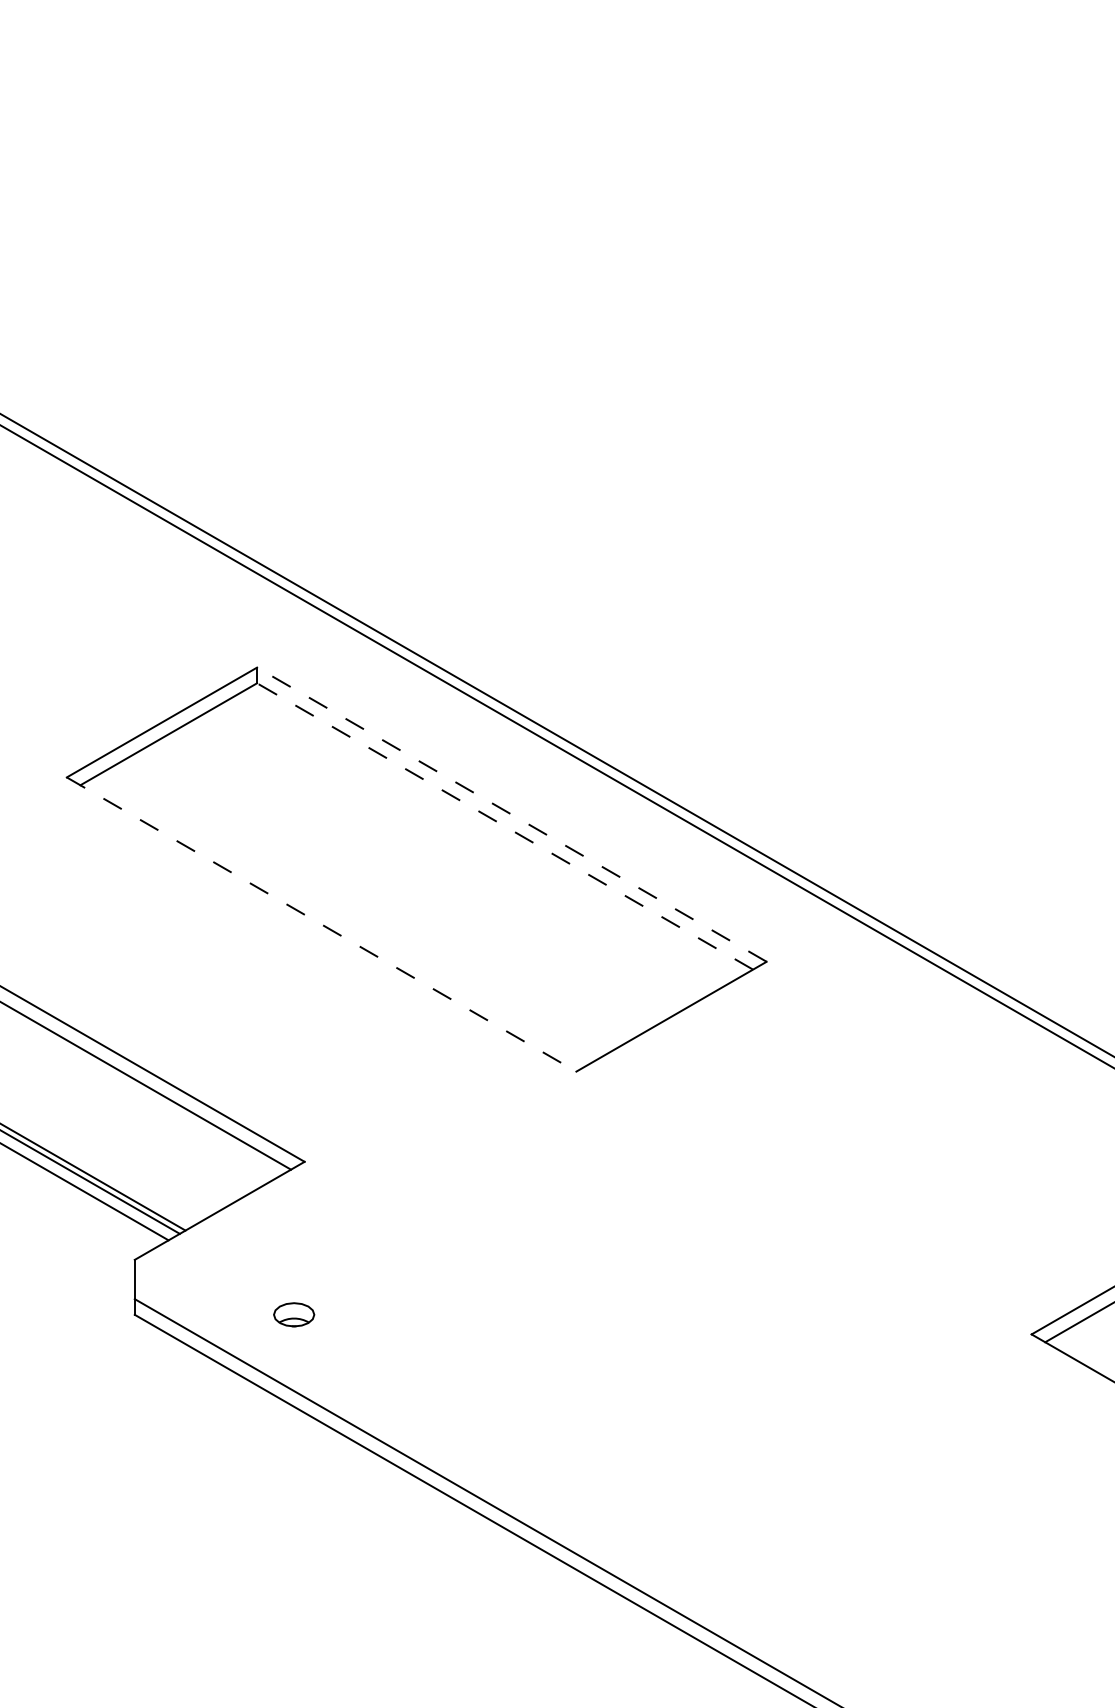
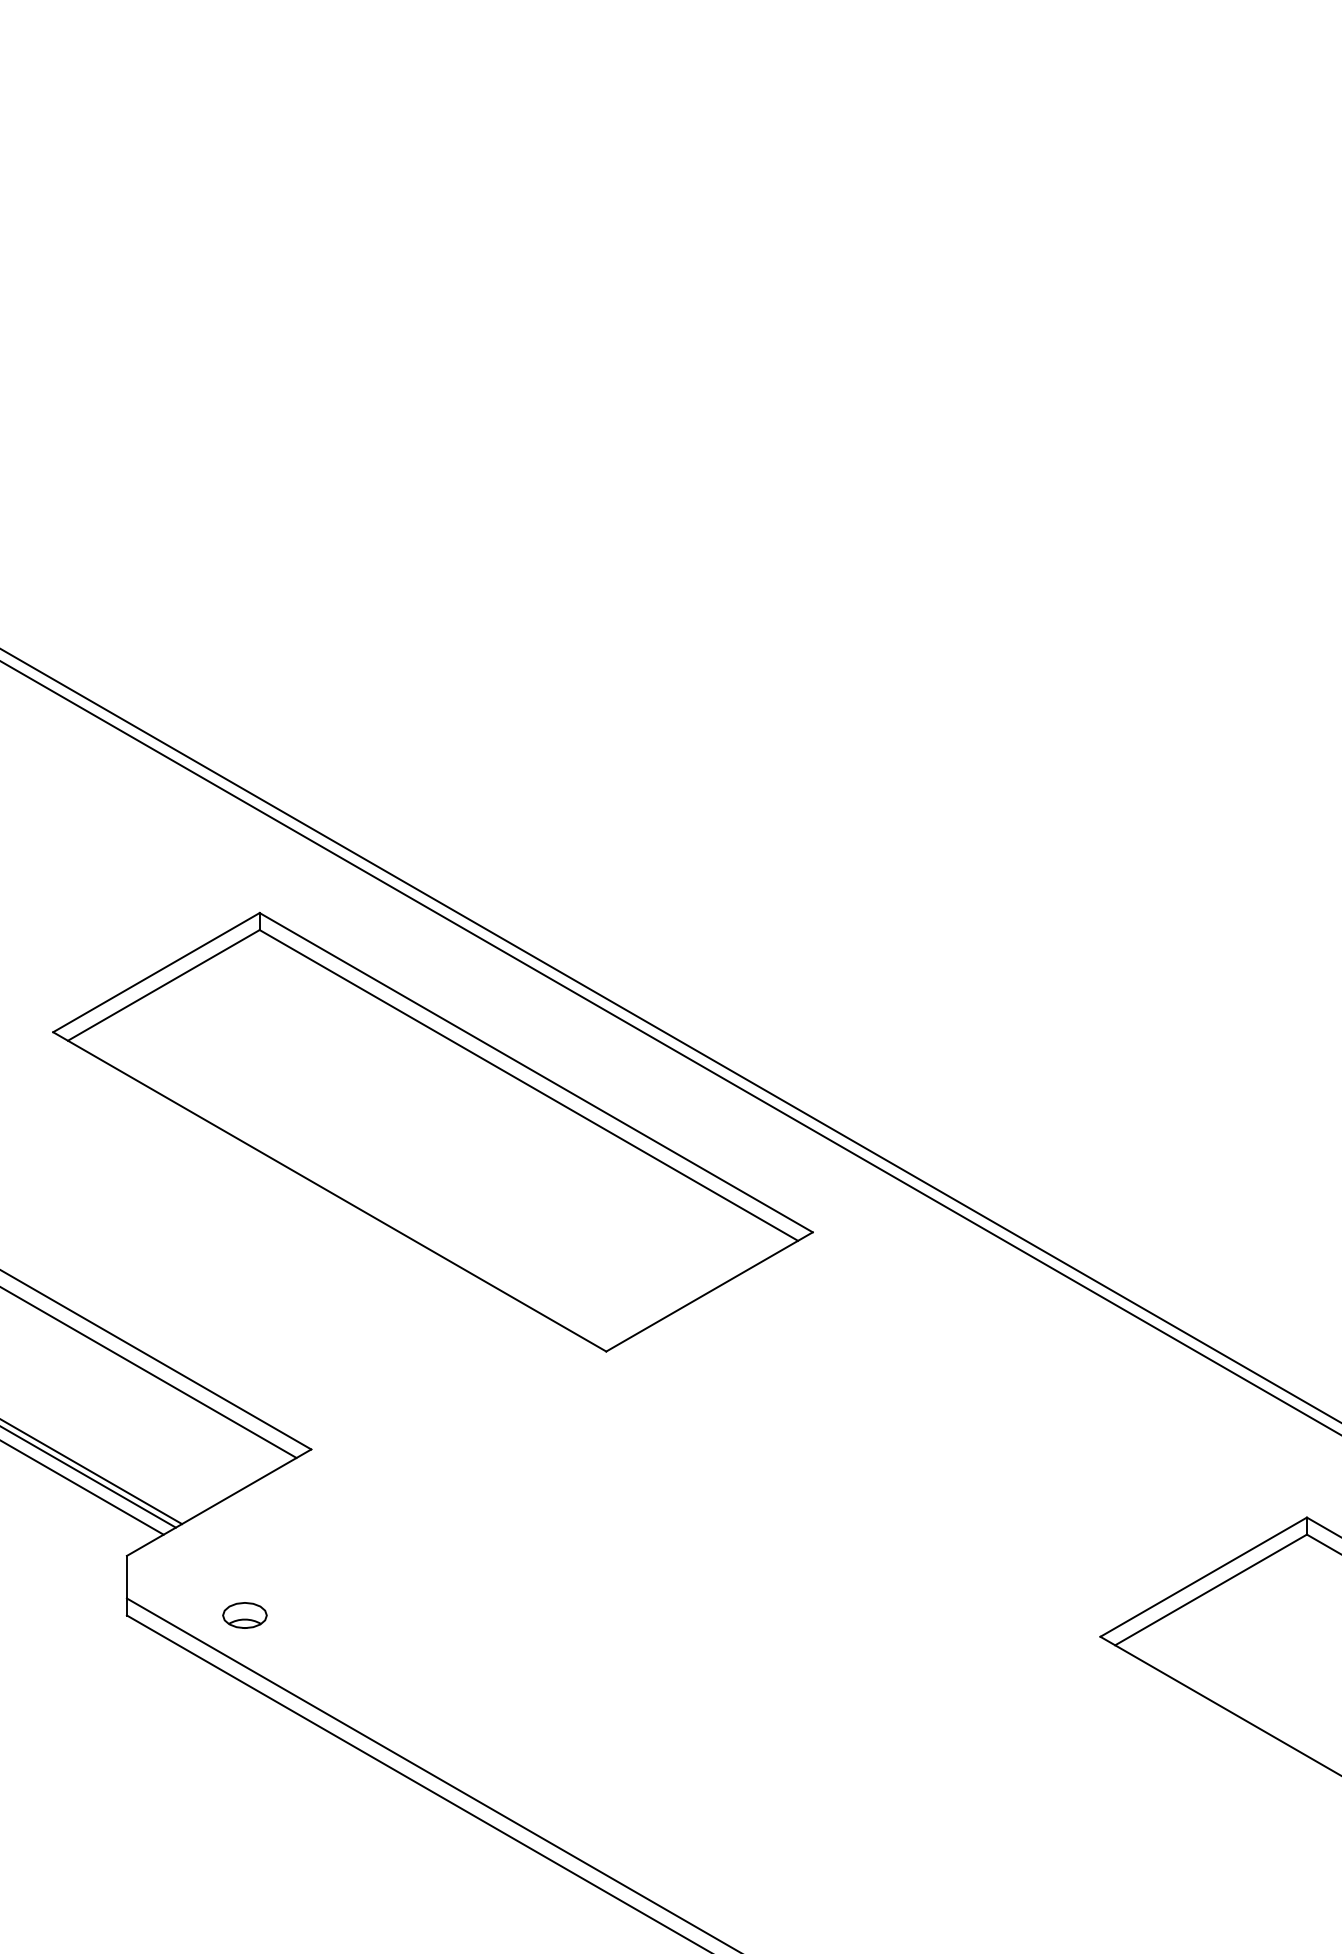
line: (511, 814) -> (535, 1072), dashed -> solid
line: (504, 826) -> (528, 1085), dashed -> solid
line: (322, 925) -> (330, 1192), dashed -> solid
part: (293, 1314) -> (244, 1615), moved

